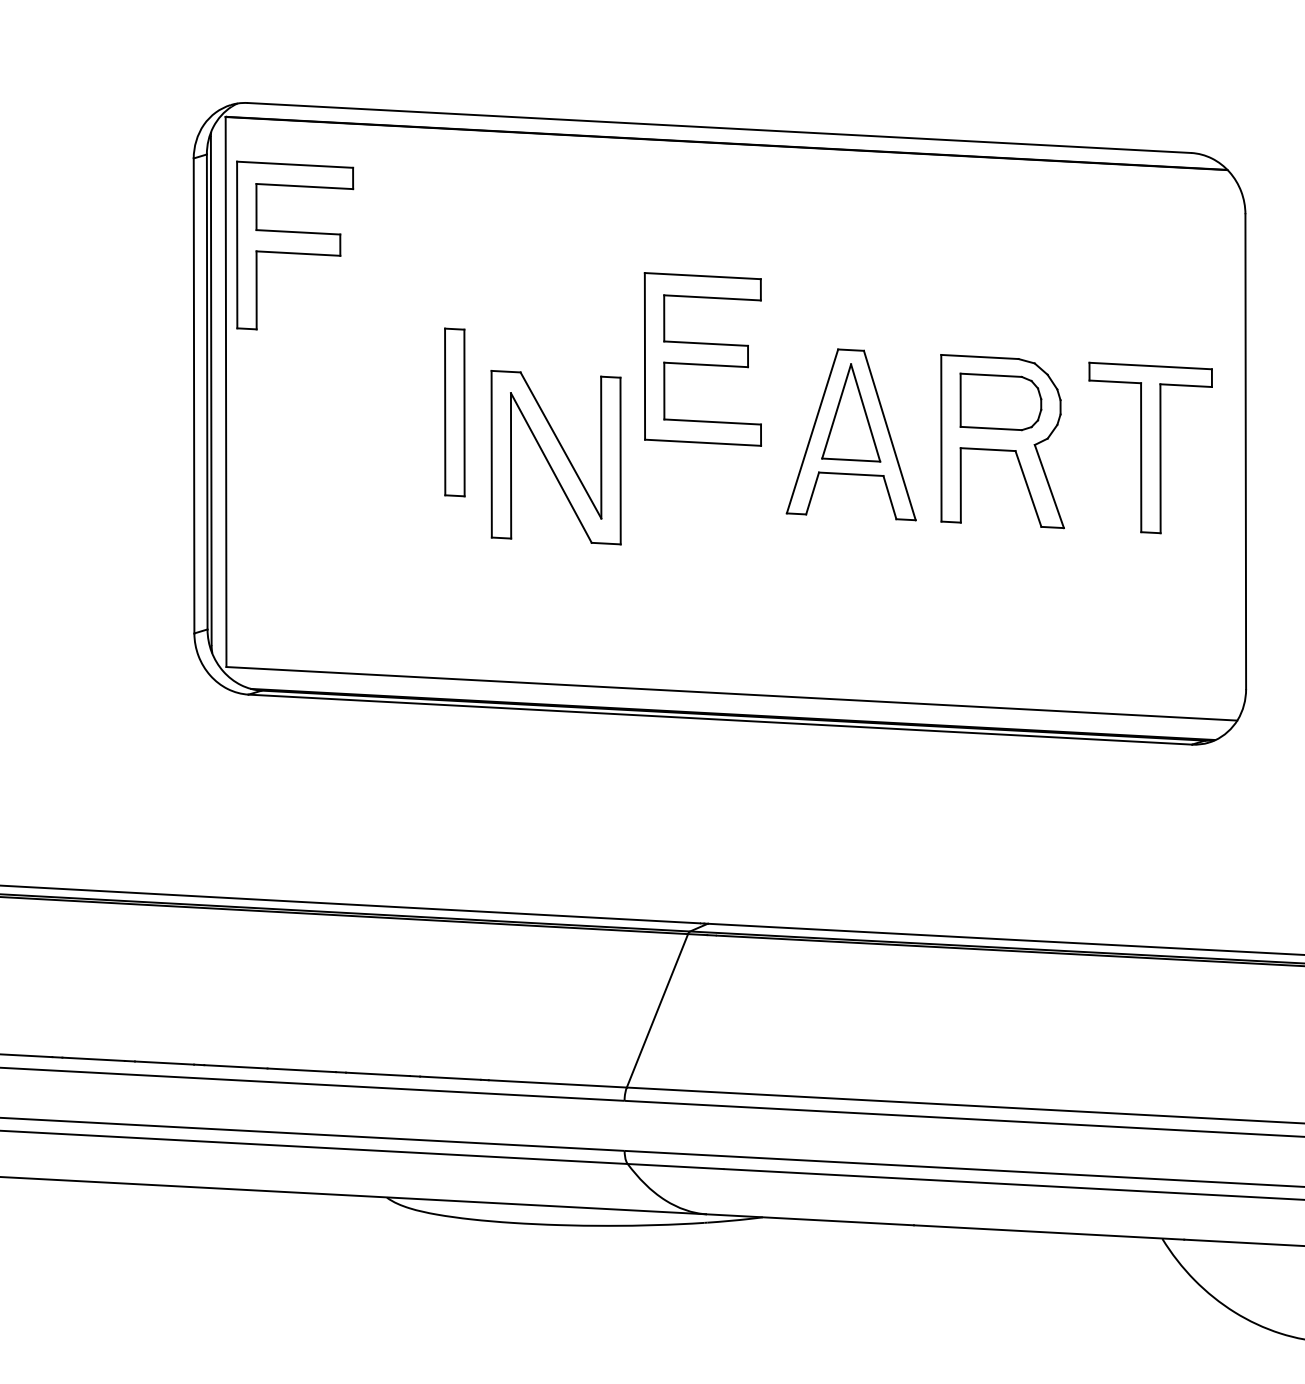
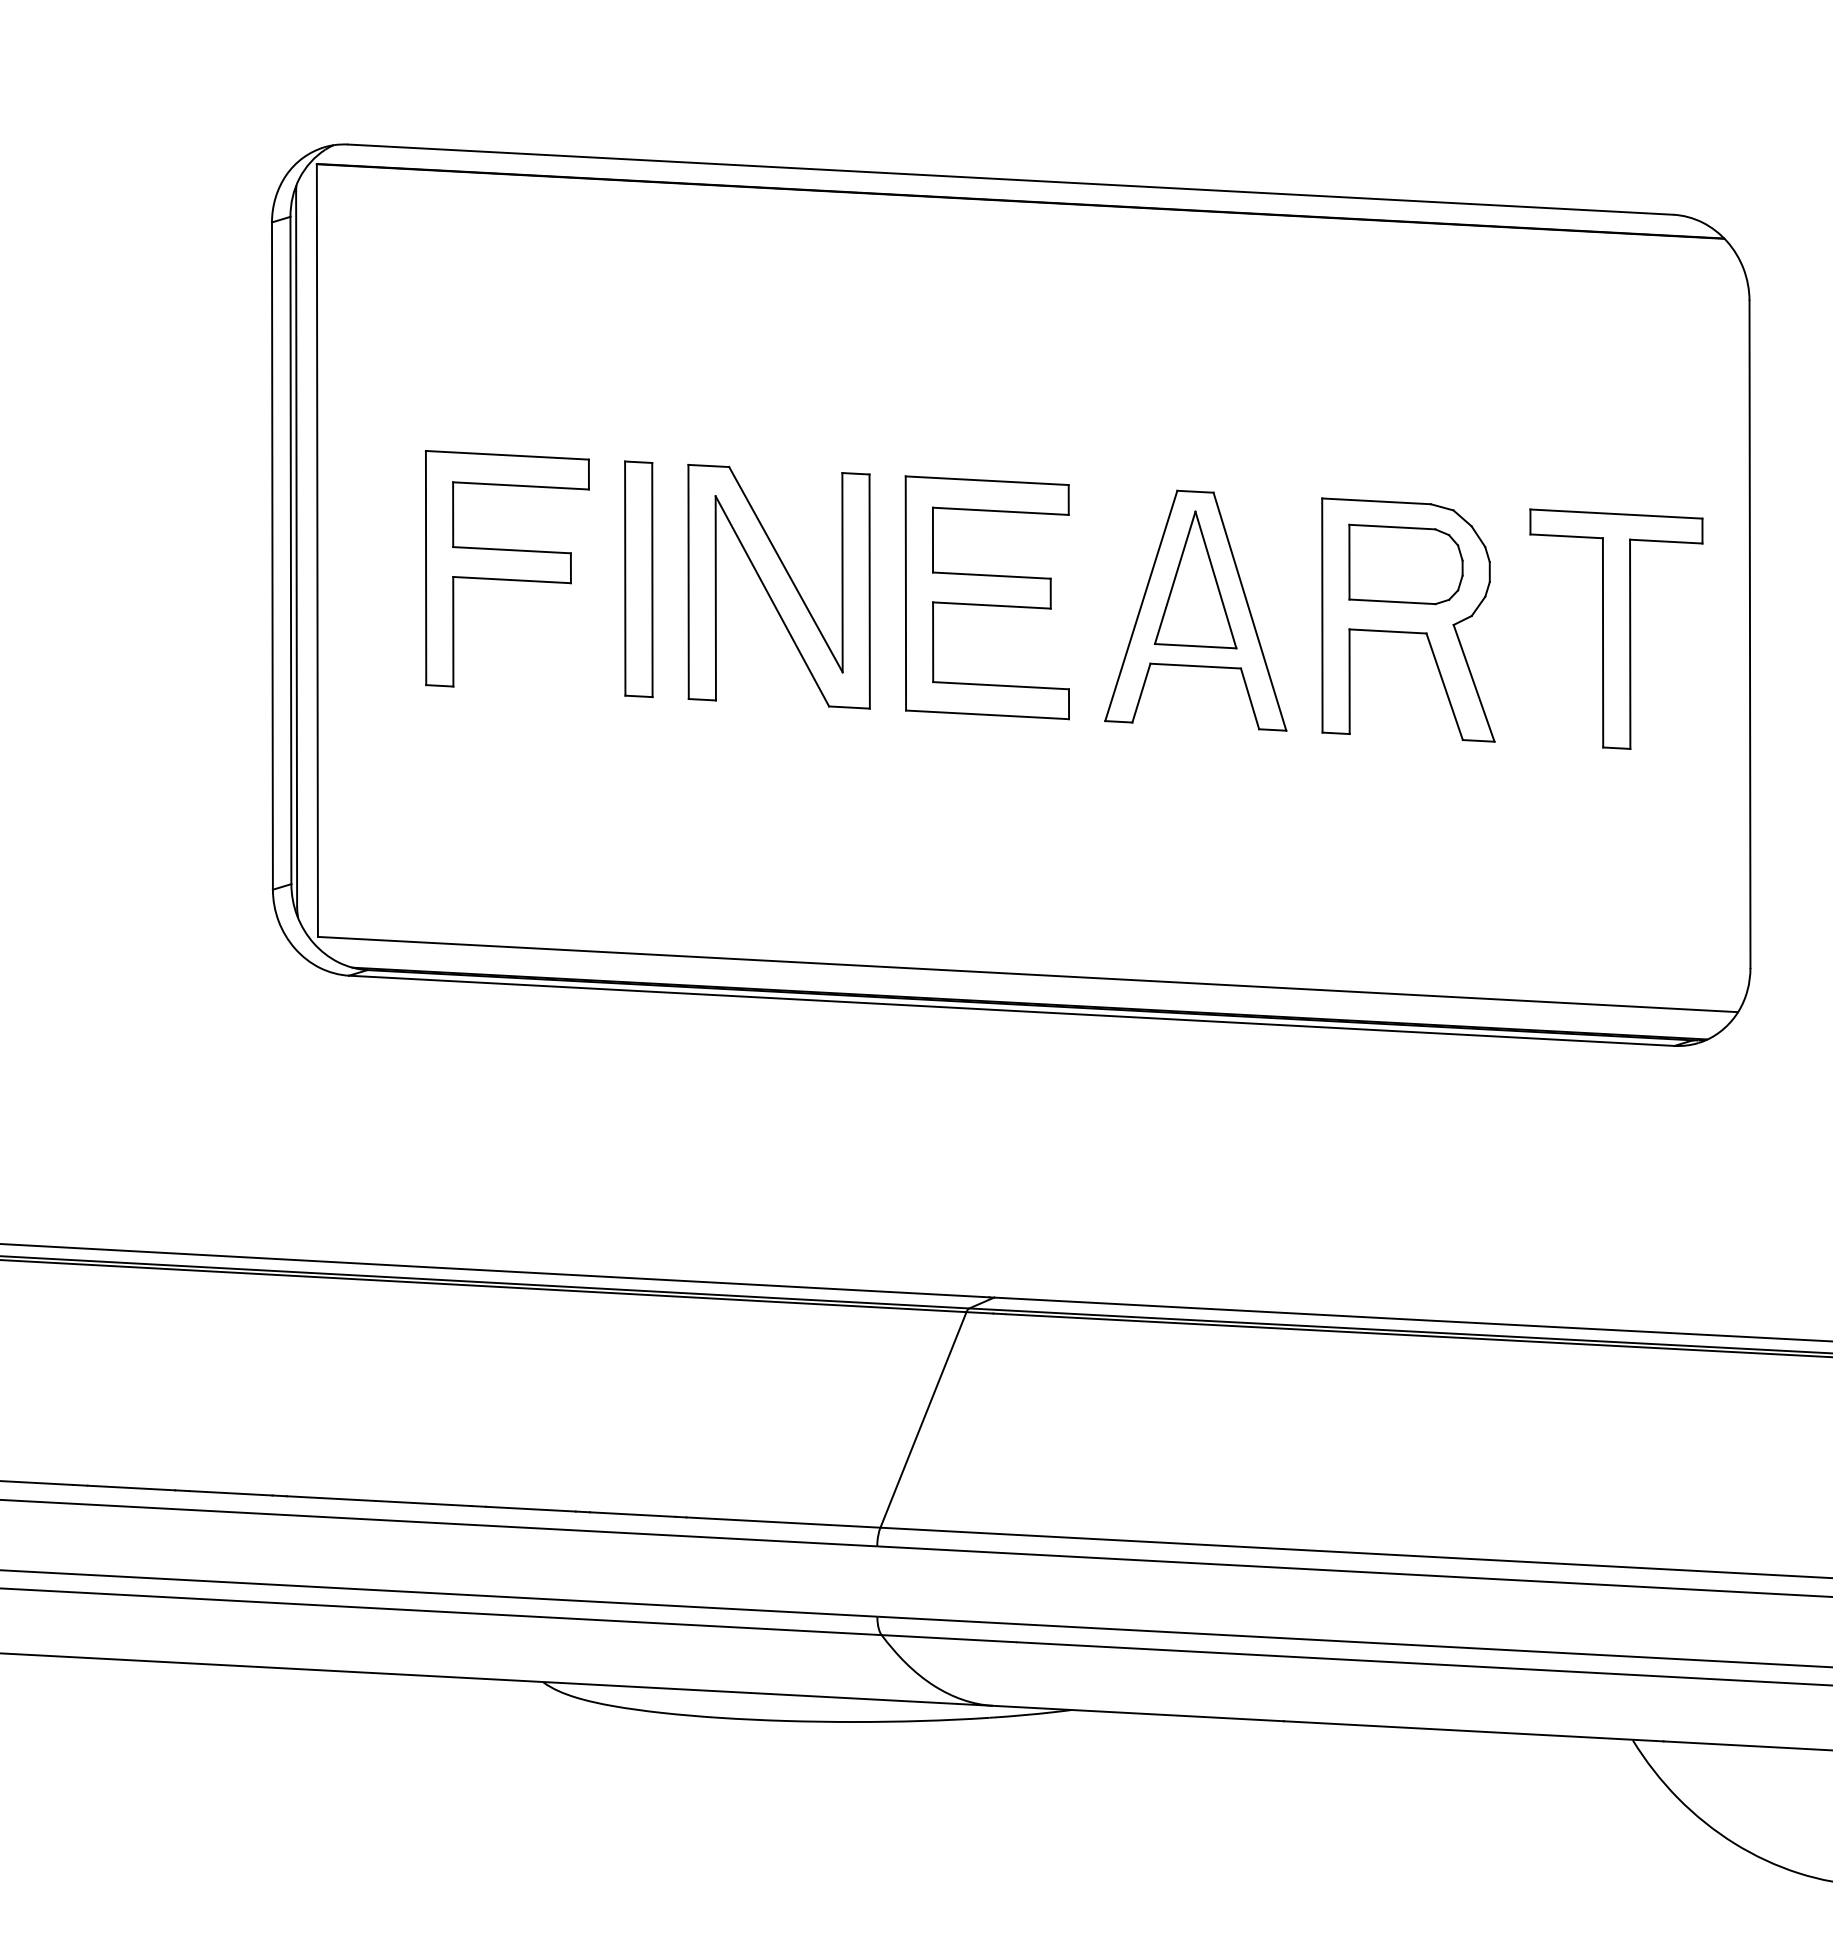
part: (295, 245) -> (507, 568), moved
part: (702, 359) -> (986, 597), moved
part: (555, 457) -> (778, 586), moved

